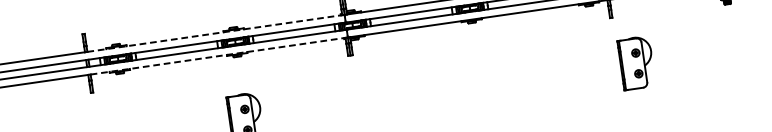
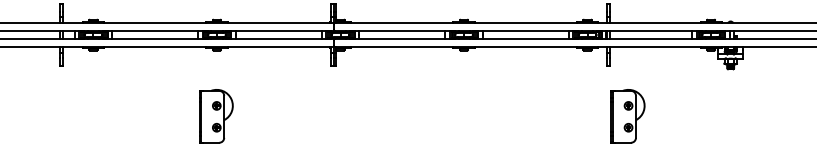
line: (215, 33) -> (197, 23), dashed -> solid
line: (218, 56) -> (197, 47), dashed -> solid

